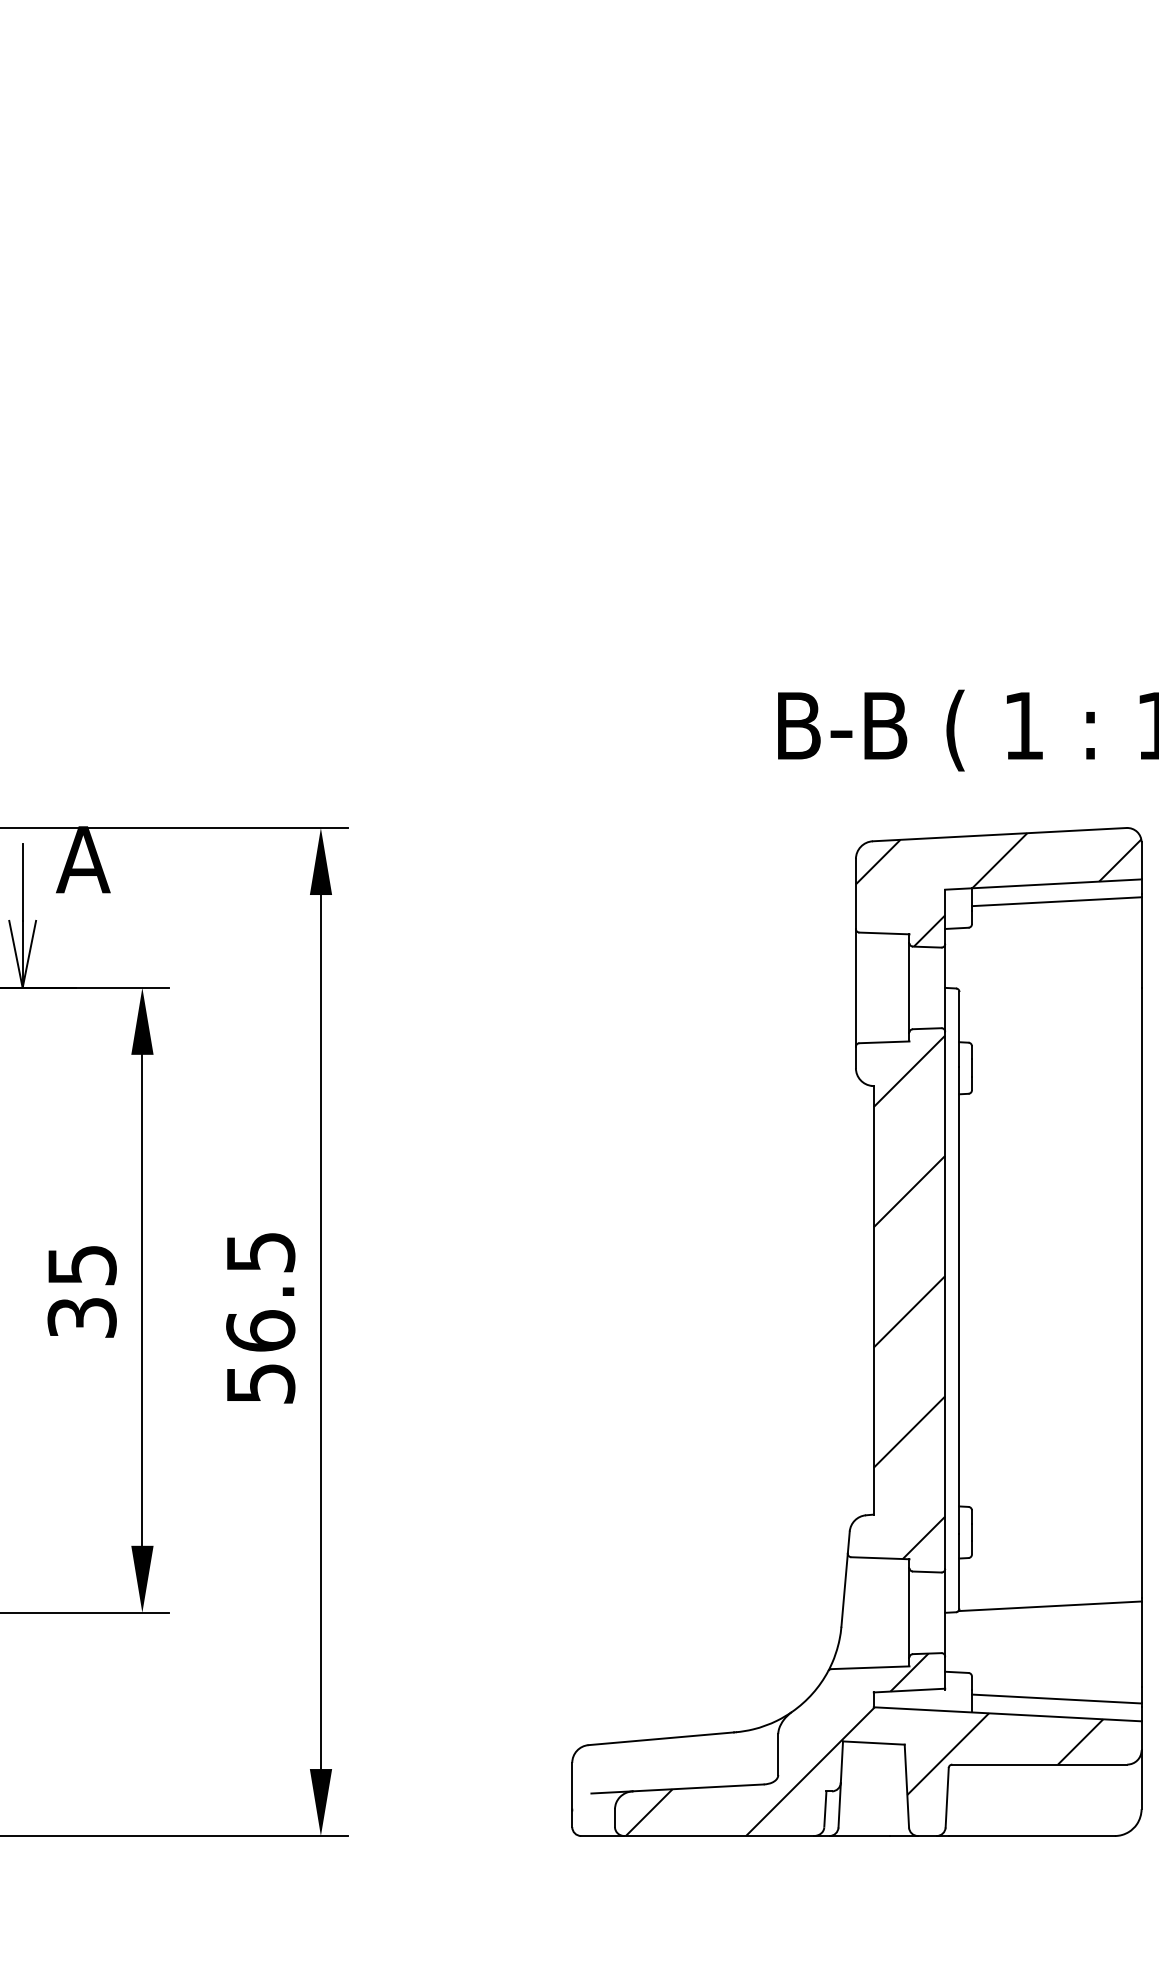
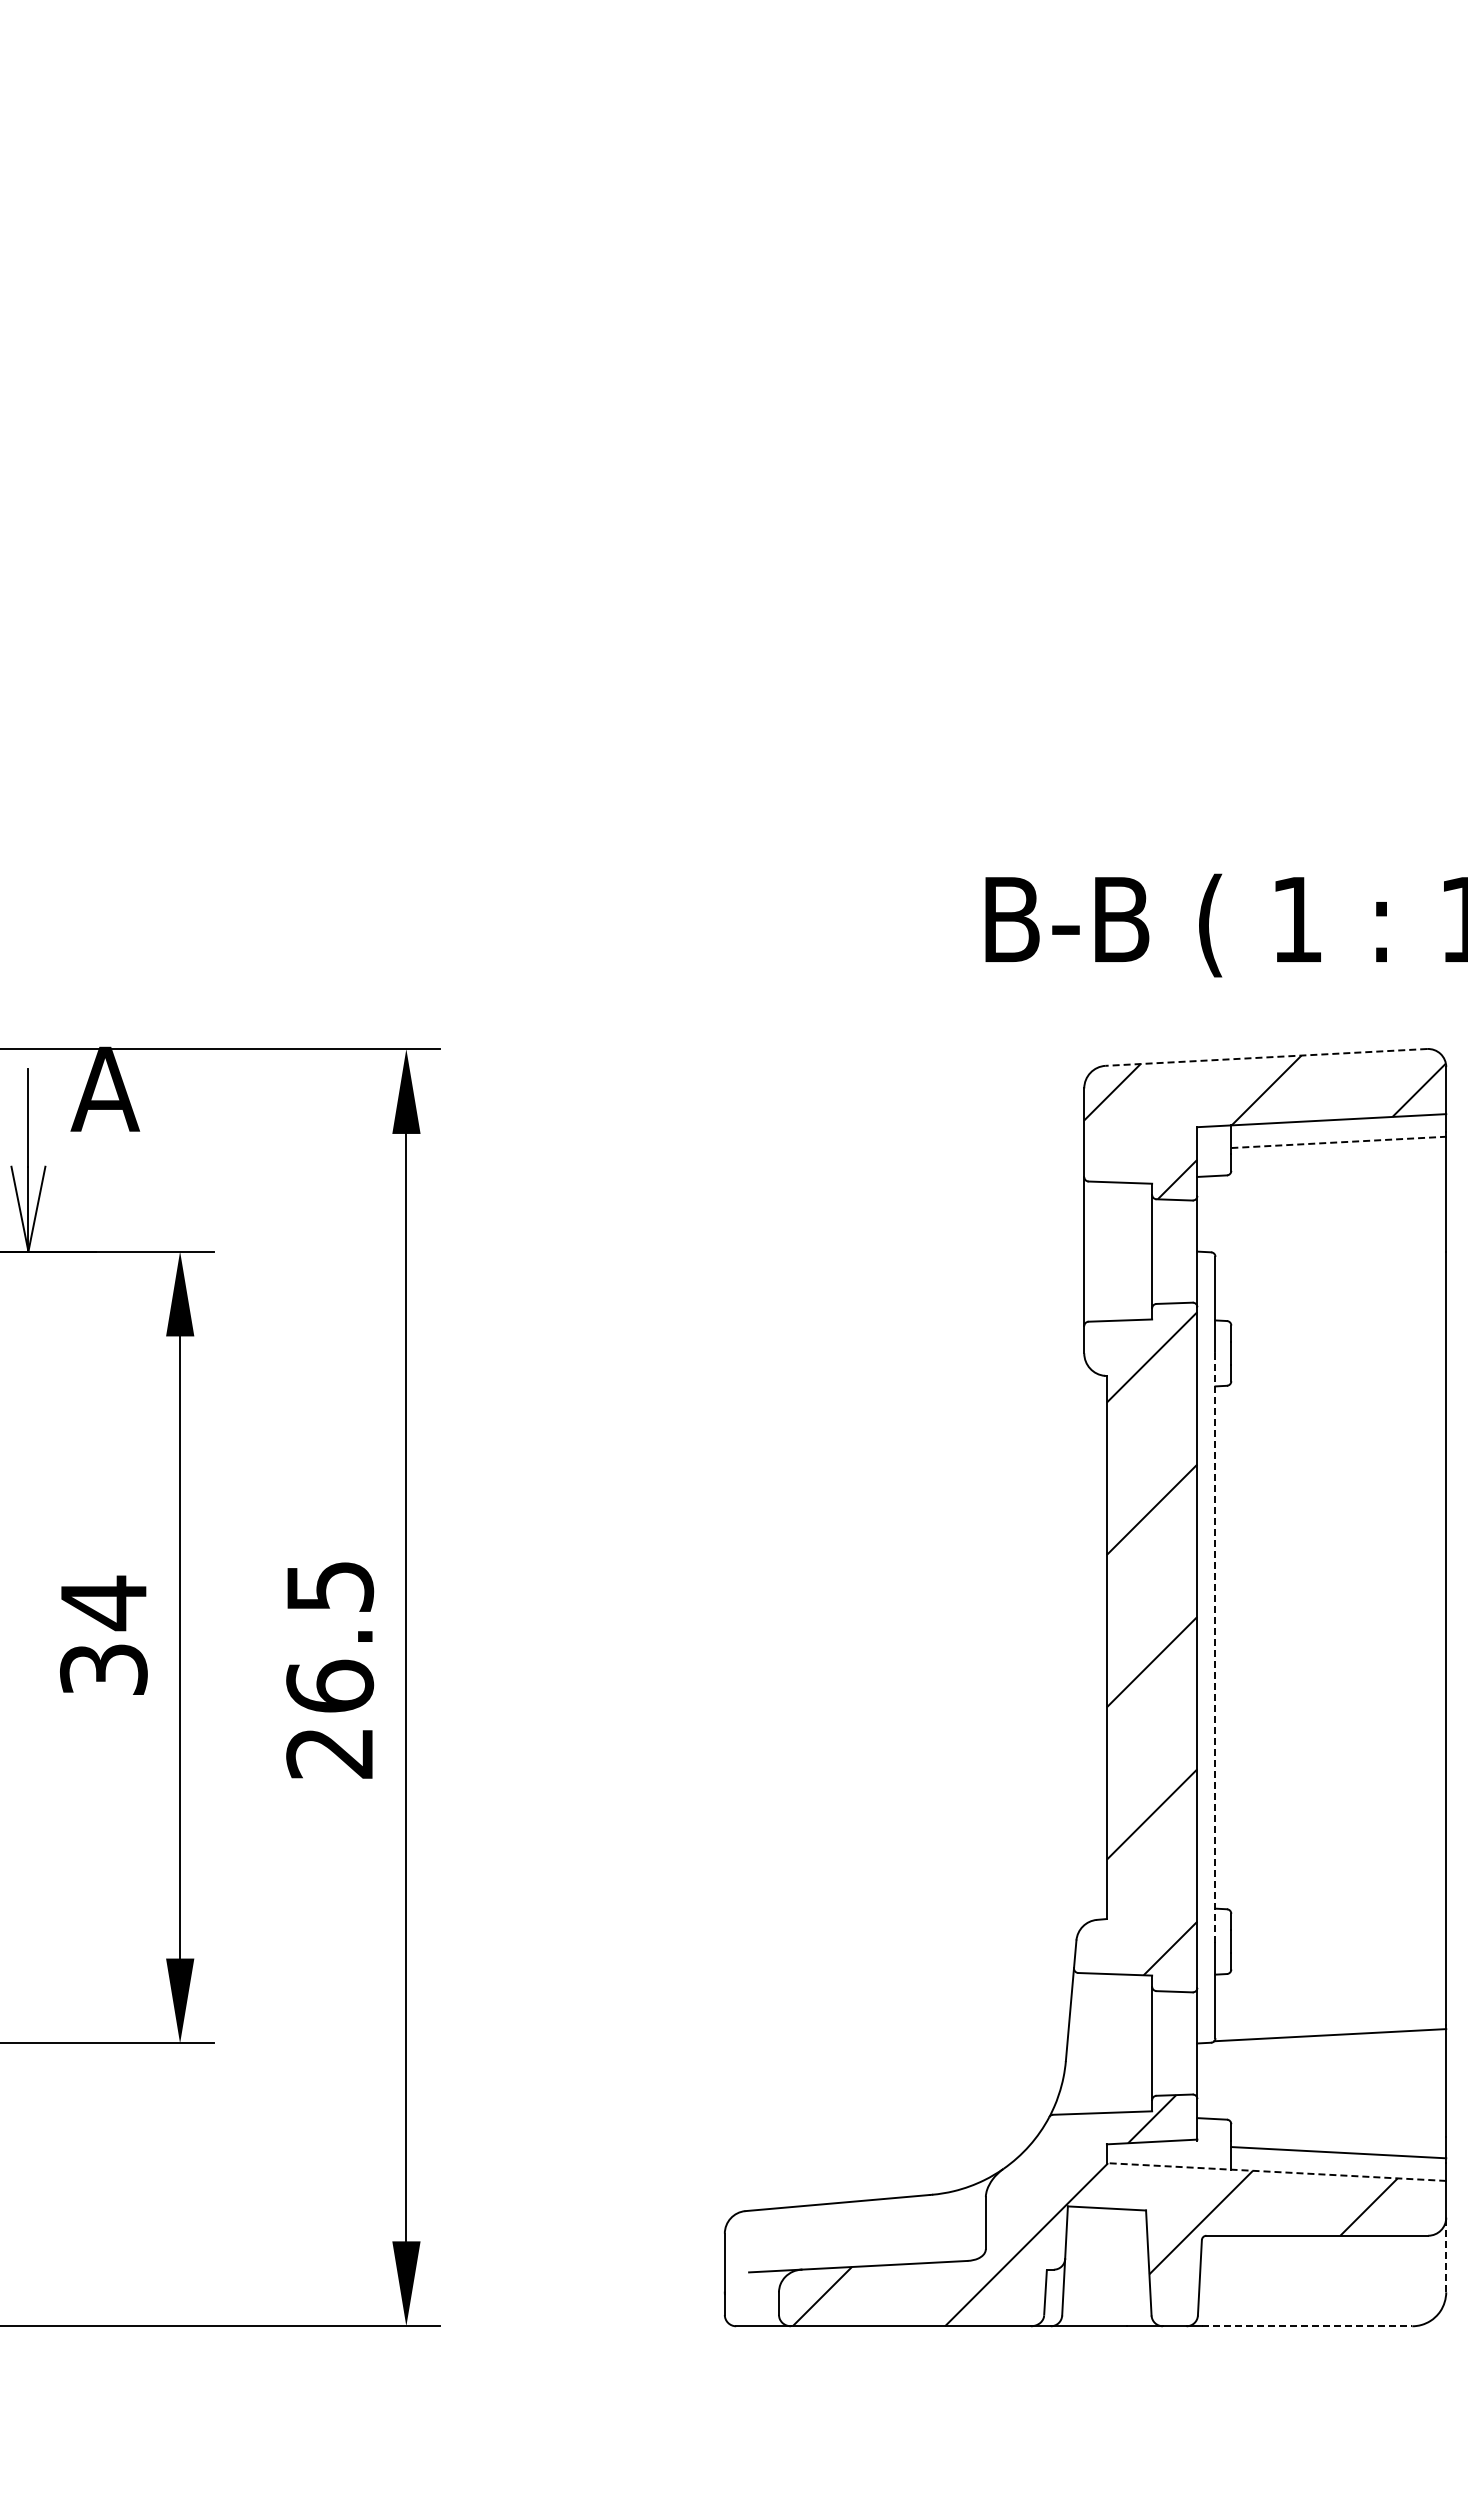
line: (999, 834) -> (1266, 1057), solid -> dashed
line: (1056, 901) -> (1338, 1142), solid -> dashed
text: (82, 1265) -> (104, 1603), 35 -> 34
line: (959, 1300) -> (1215, 1647), solid -> dashed
text: (261, 1383) -> (330, 1753), 56.5 -> 26.5
line: (1007, 1714) -> (1276, 2172), solid -> dashed
line: (1141, 1779) -> (1446, 2254), solid -> dashed
line: (1032, 1836) -> (1307, 2326), solid -> dashed

